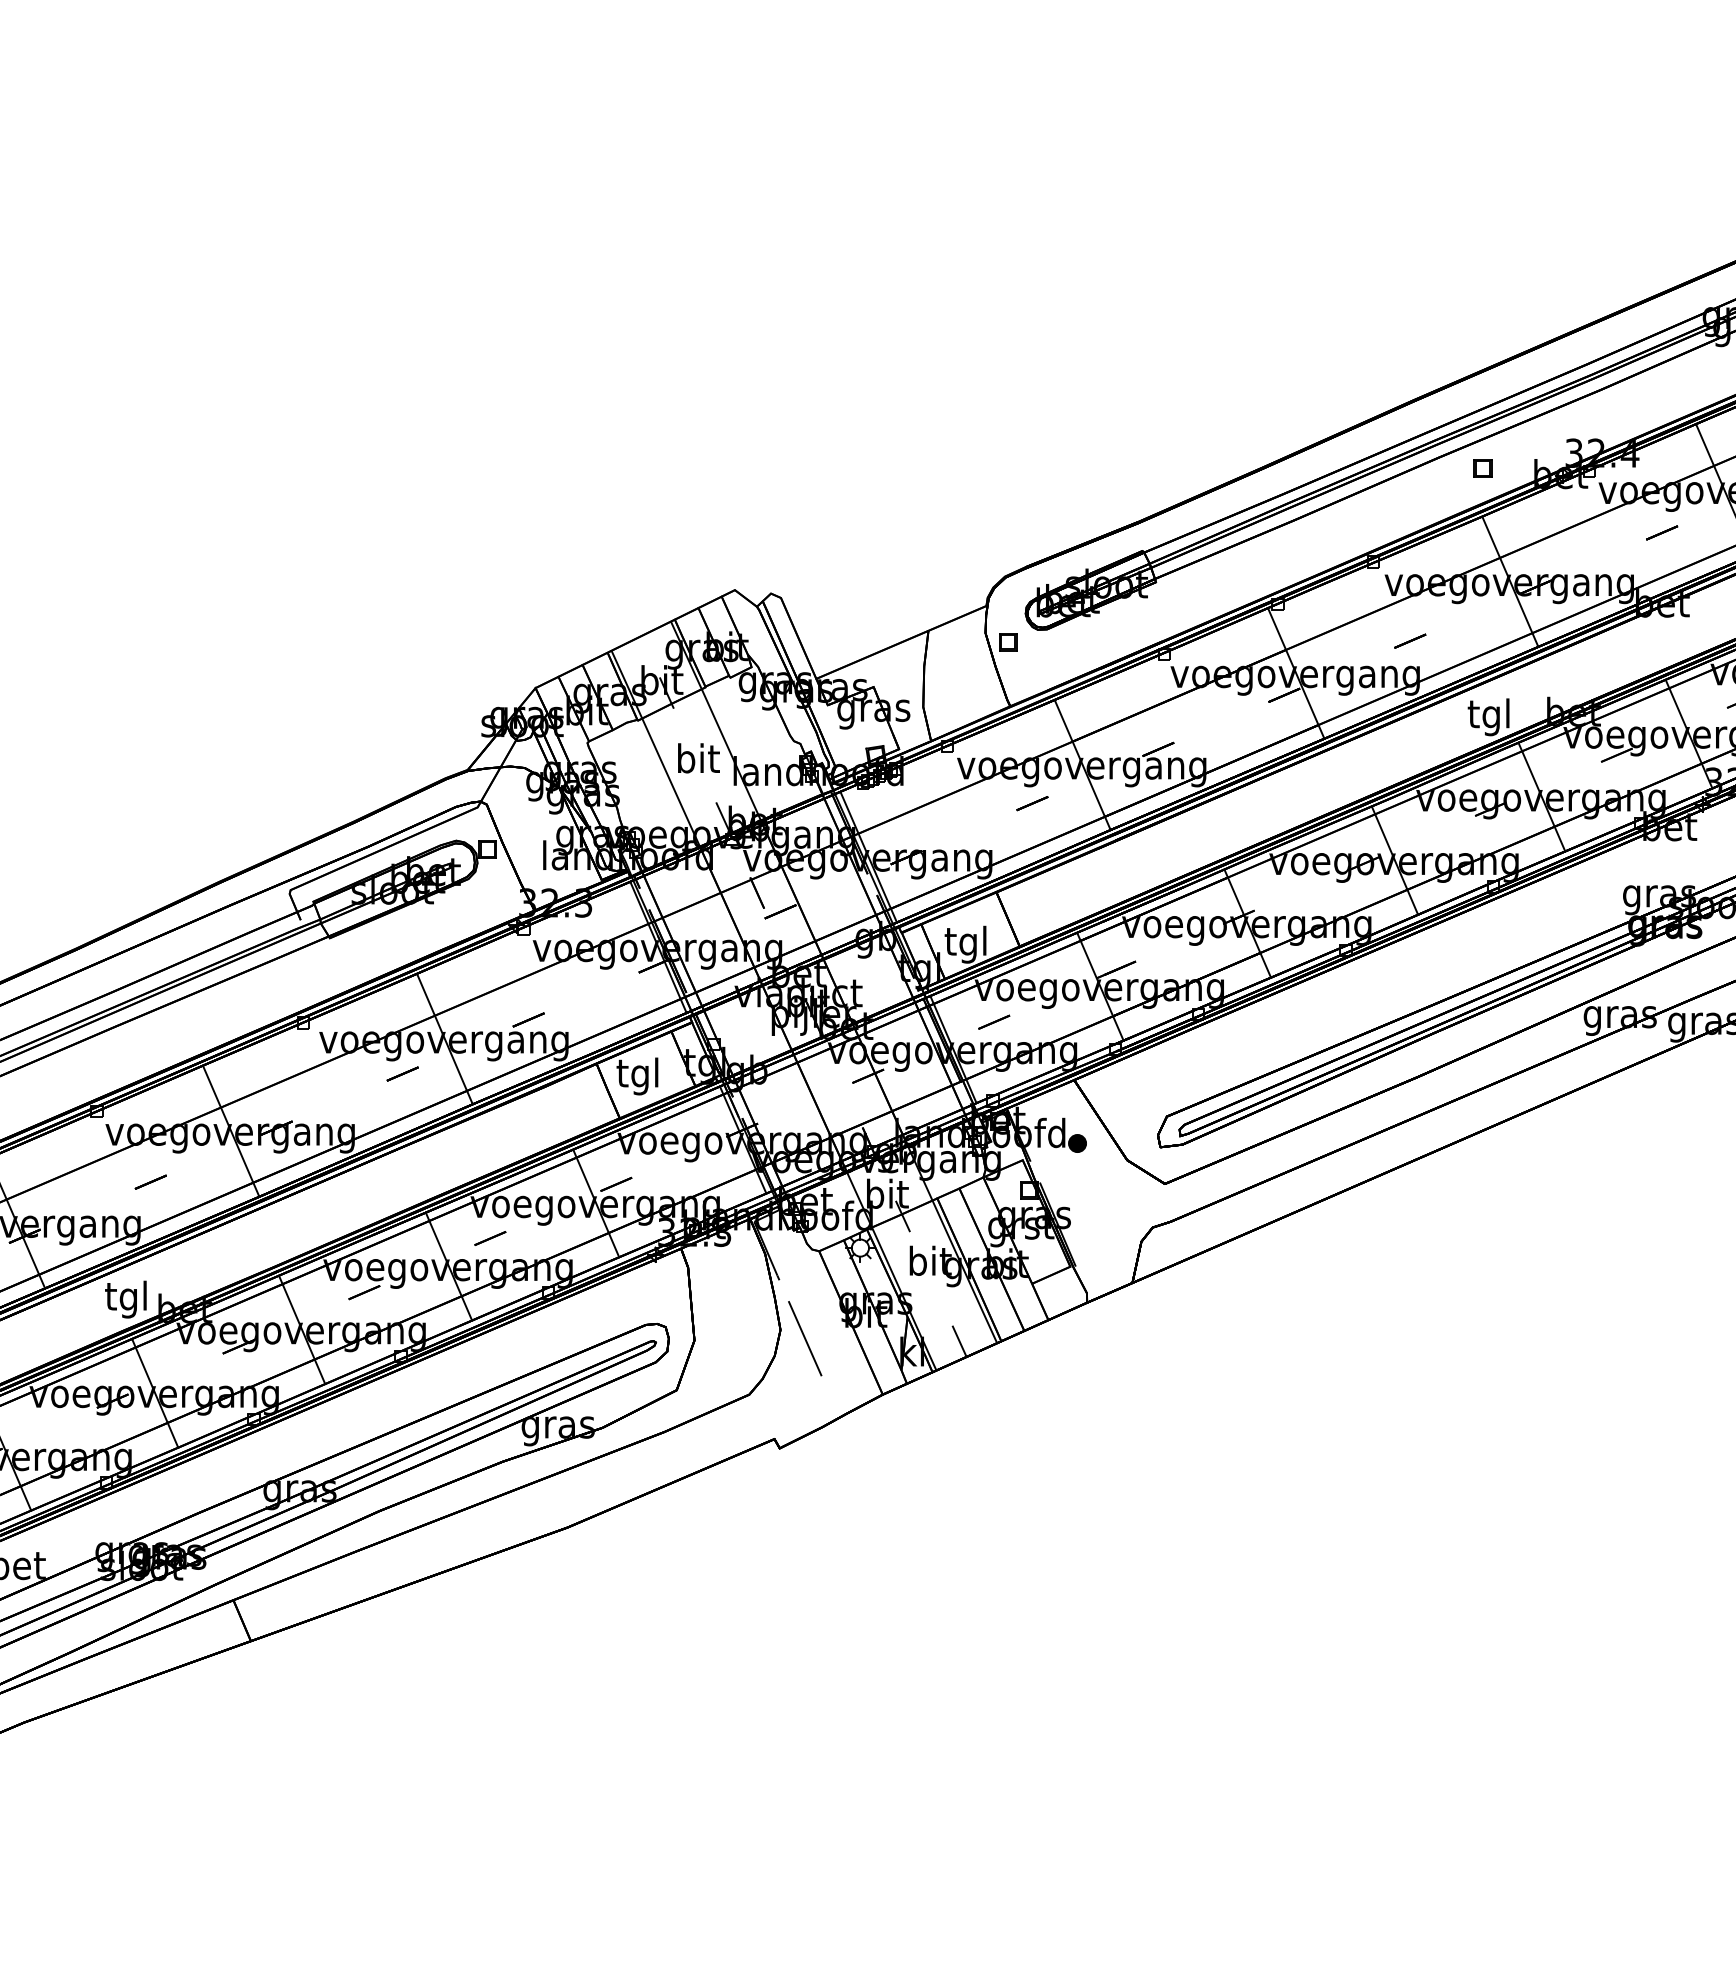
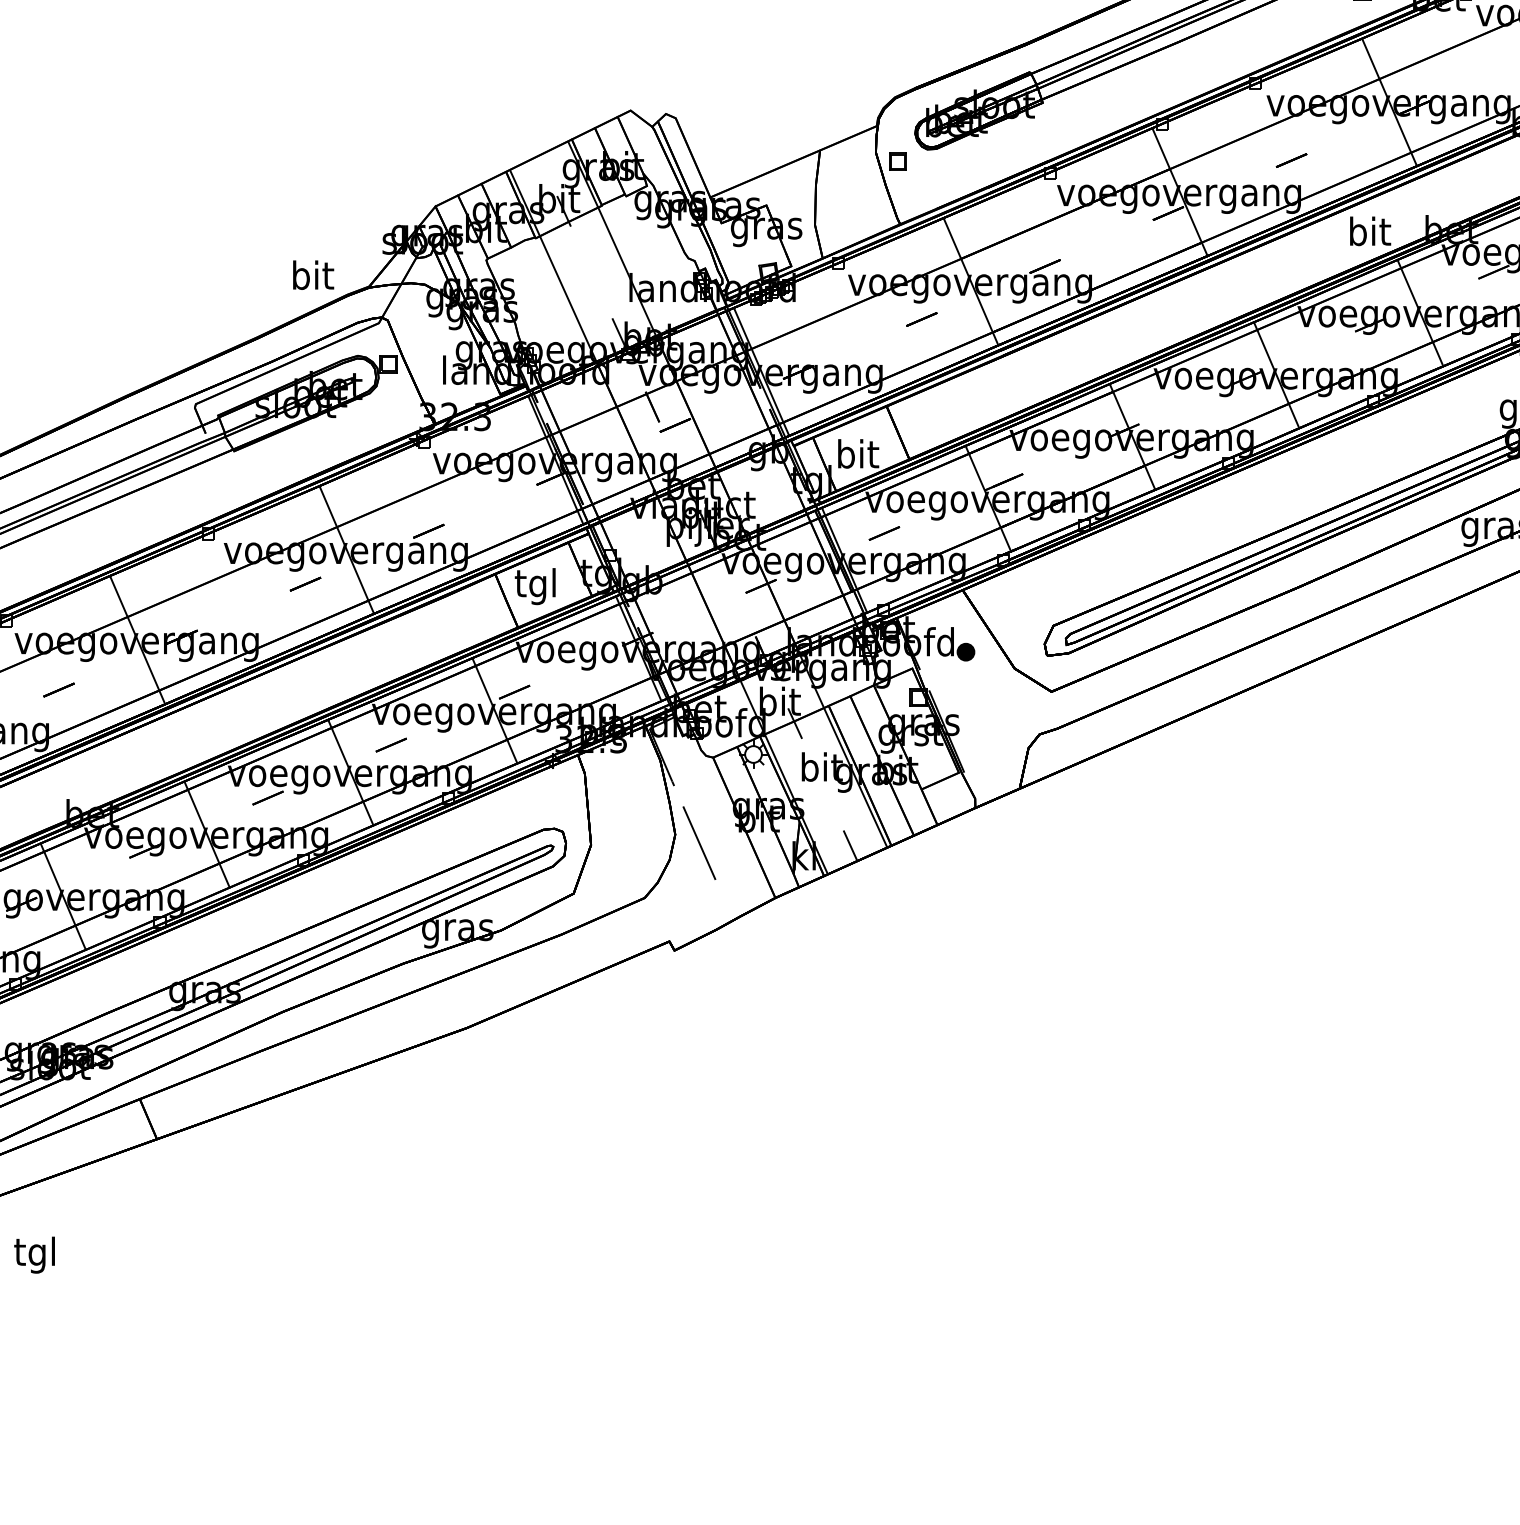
text: (1489, 717) -> (1369, 235), tgl -> bit
text: (698, 758) -> (313, 275), moved
text: (966, 944) -> (857, 457), tgl -> bit
text: (125, 1299) -> (34, 1255), moved

